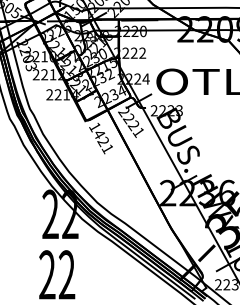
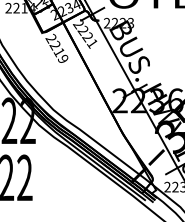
text: (100, 138) -> (56, 49), 1421 -> 2219

